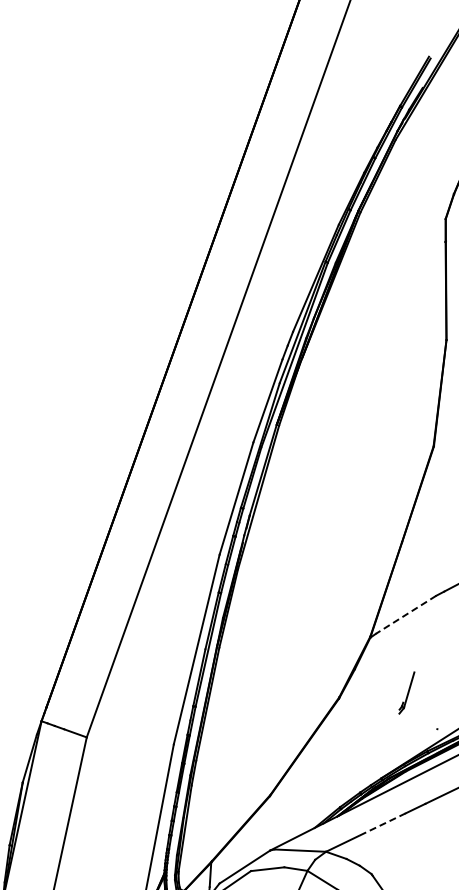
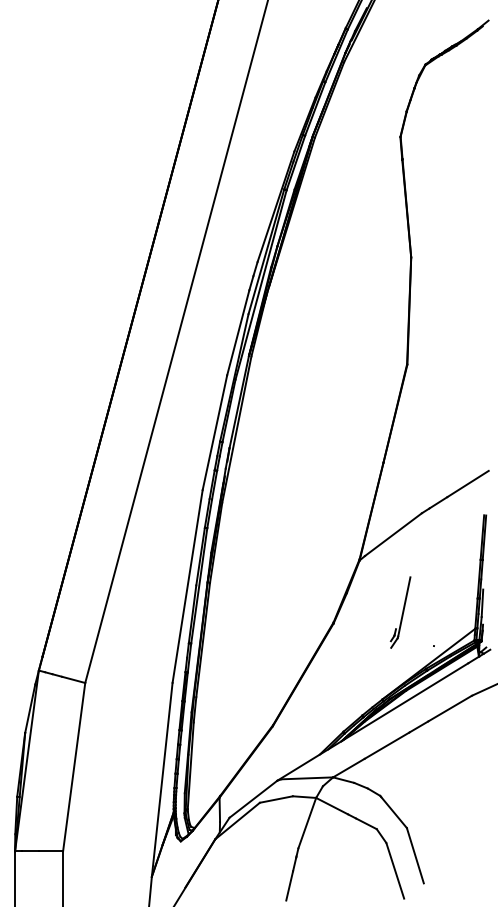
line: (406, 614) -> (393, 534), dashed -> solid
part: (406, 692) -> (400, 612), size x1.67
line: (382, 824) -> (387, 745), dashed -> solid

